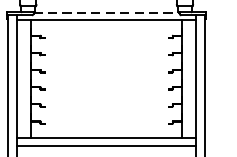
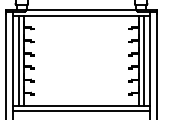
line: (106, 12) -> (81, 9), dashed -> solid
line: (25, 79) -> (19, 60), added
line: (188, 79) -> (143, 60), added

